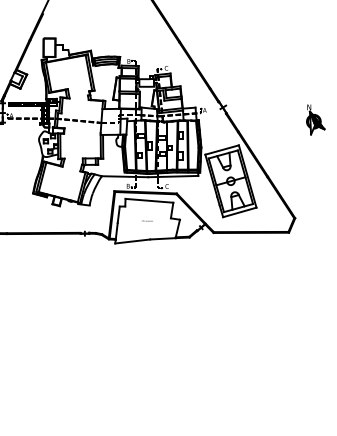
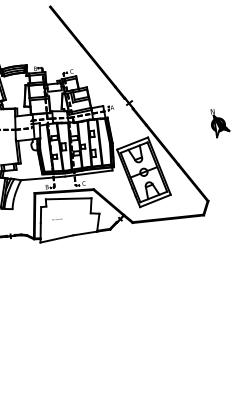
part: (315, 119) -> (219, 122), moved
text: (147, 220) -> (57, 218), moved

